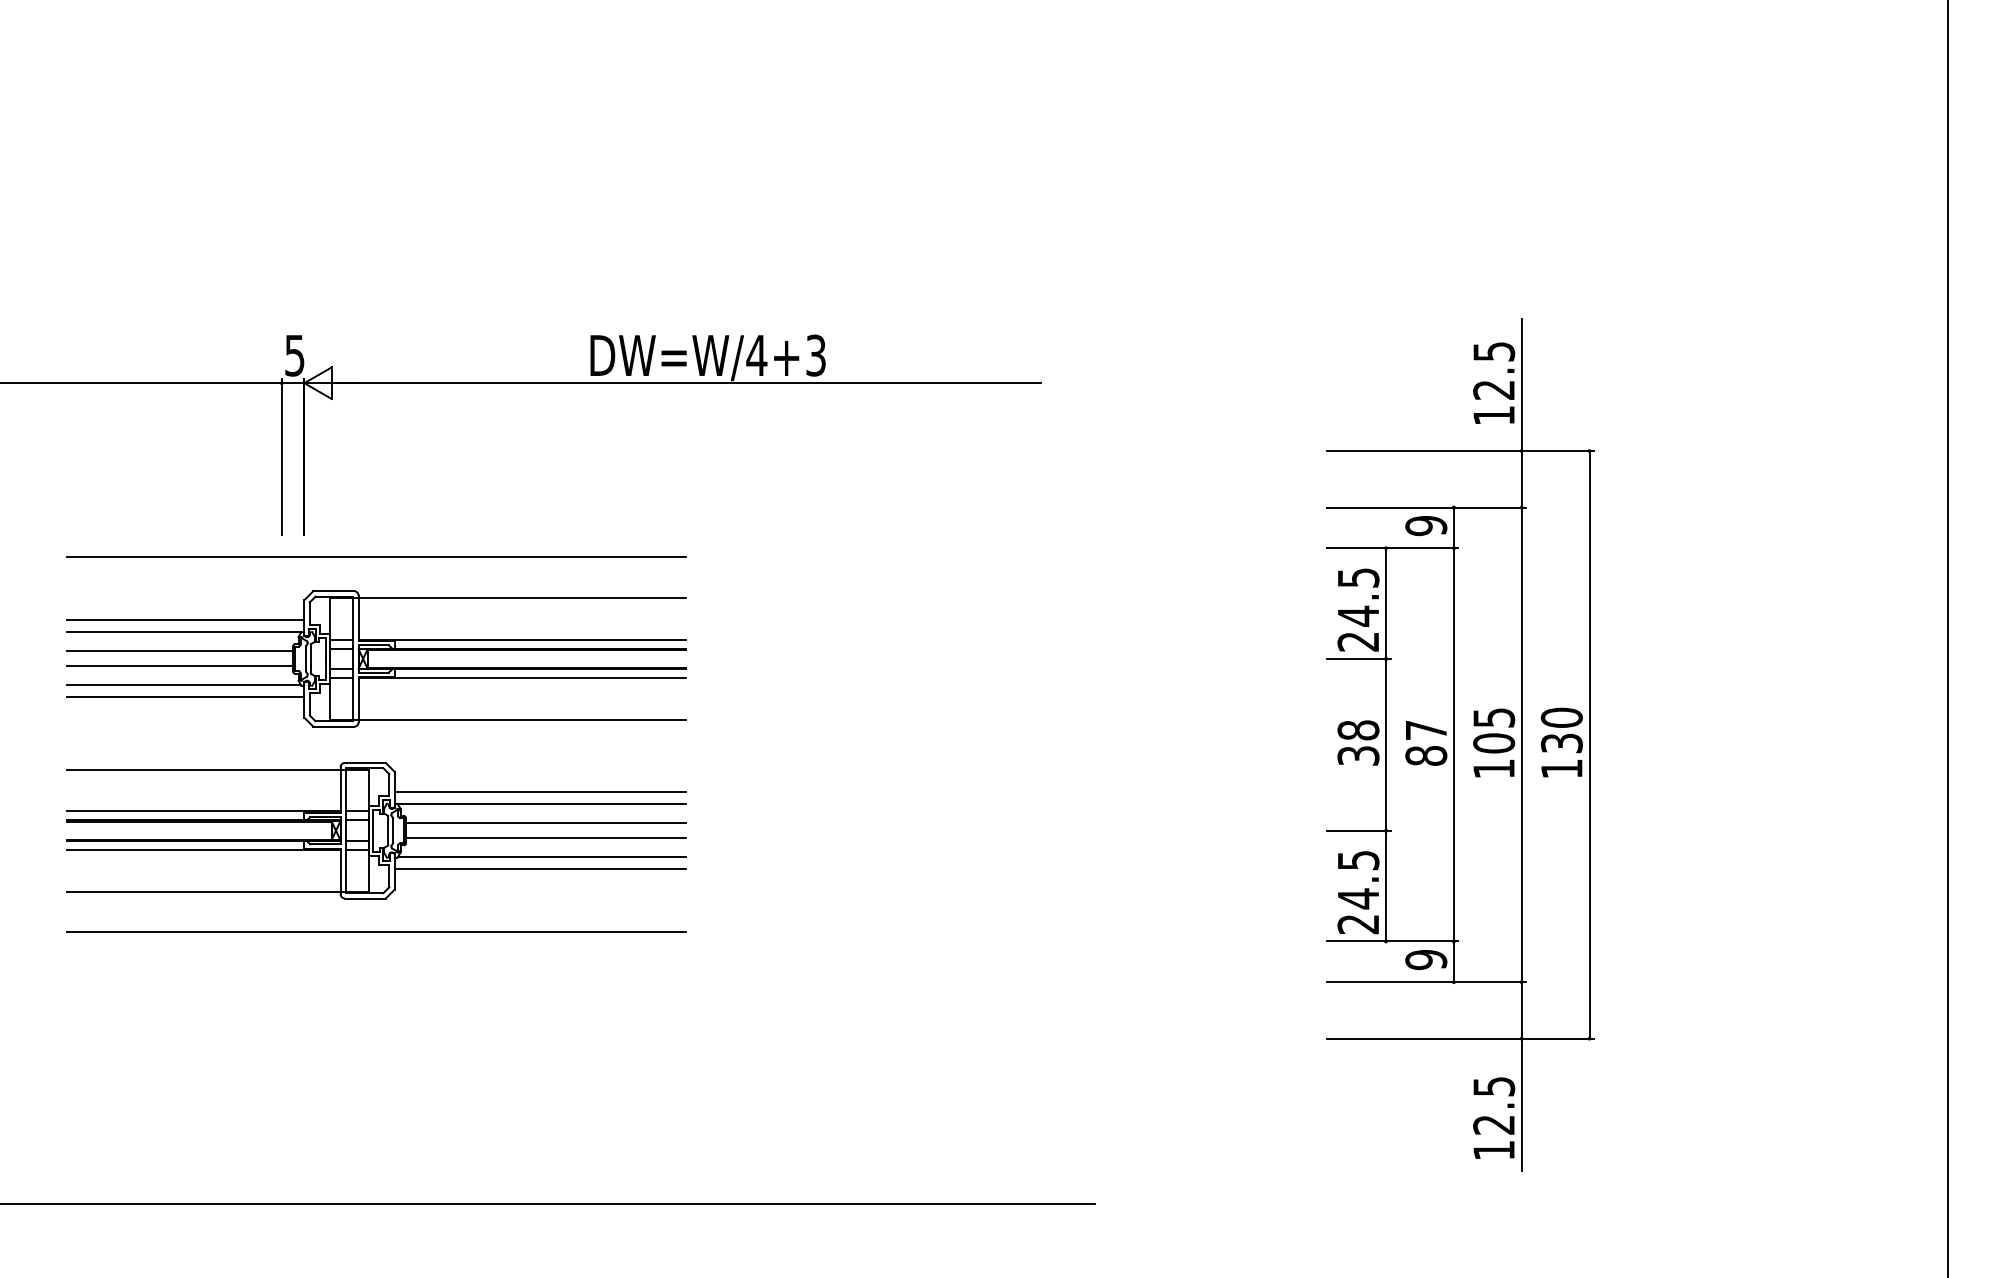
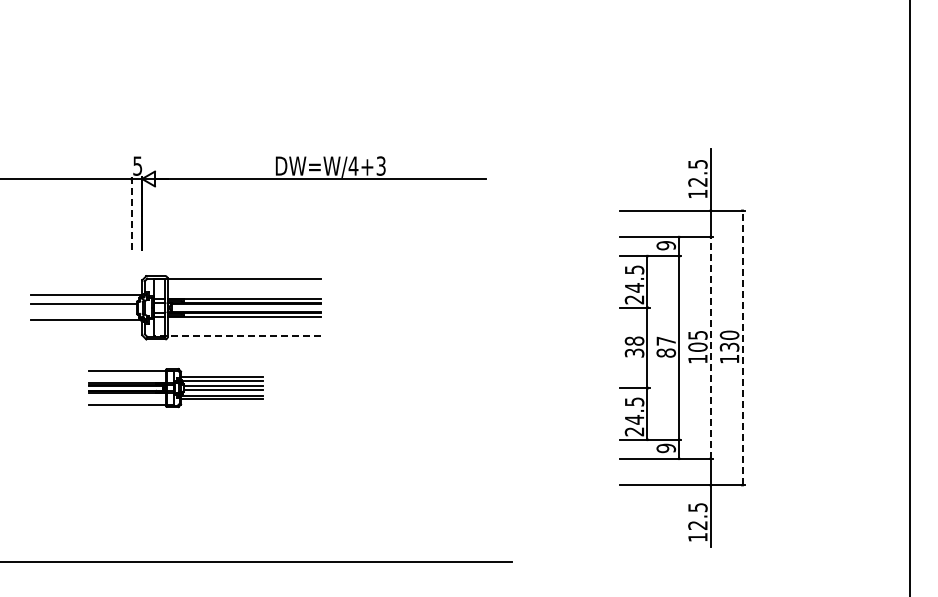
line: (281, 454) -> (131, 212), solid -> dashed
line: (375, 557) -> (175, 260), removed
line: (185, 619) -> (86, 289), removed
line: (178, 666) -> (83, 311), removed
line: (185, 696) -> (86, 325), removed
line: (506, 720) -> (236, 336), solid -> dashed
line: (1520, 743) -> (710, 347), solid -> dashed
line: (1589, 743) -> (742, 347), solid -> dashed
part: (375, 829) -> (175, 387), size x0.6
line: (375, 932) -> (175, 435), removed

